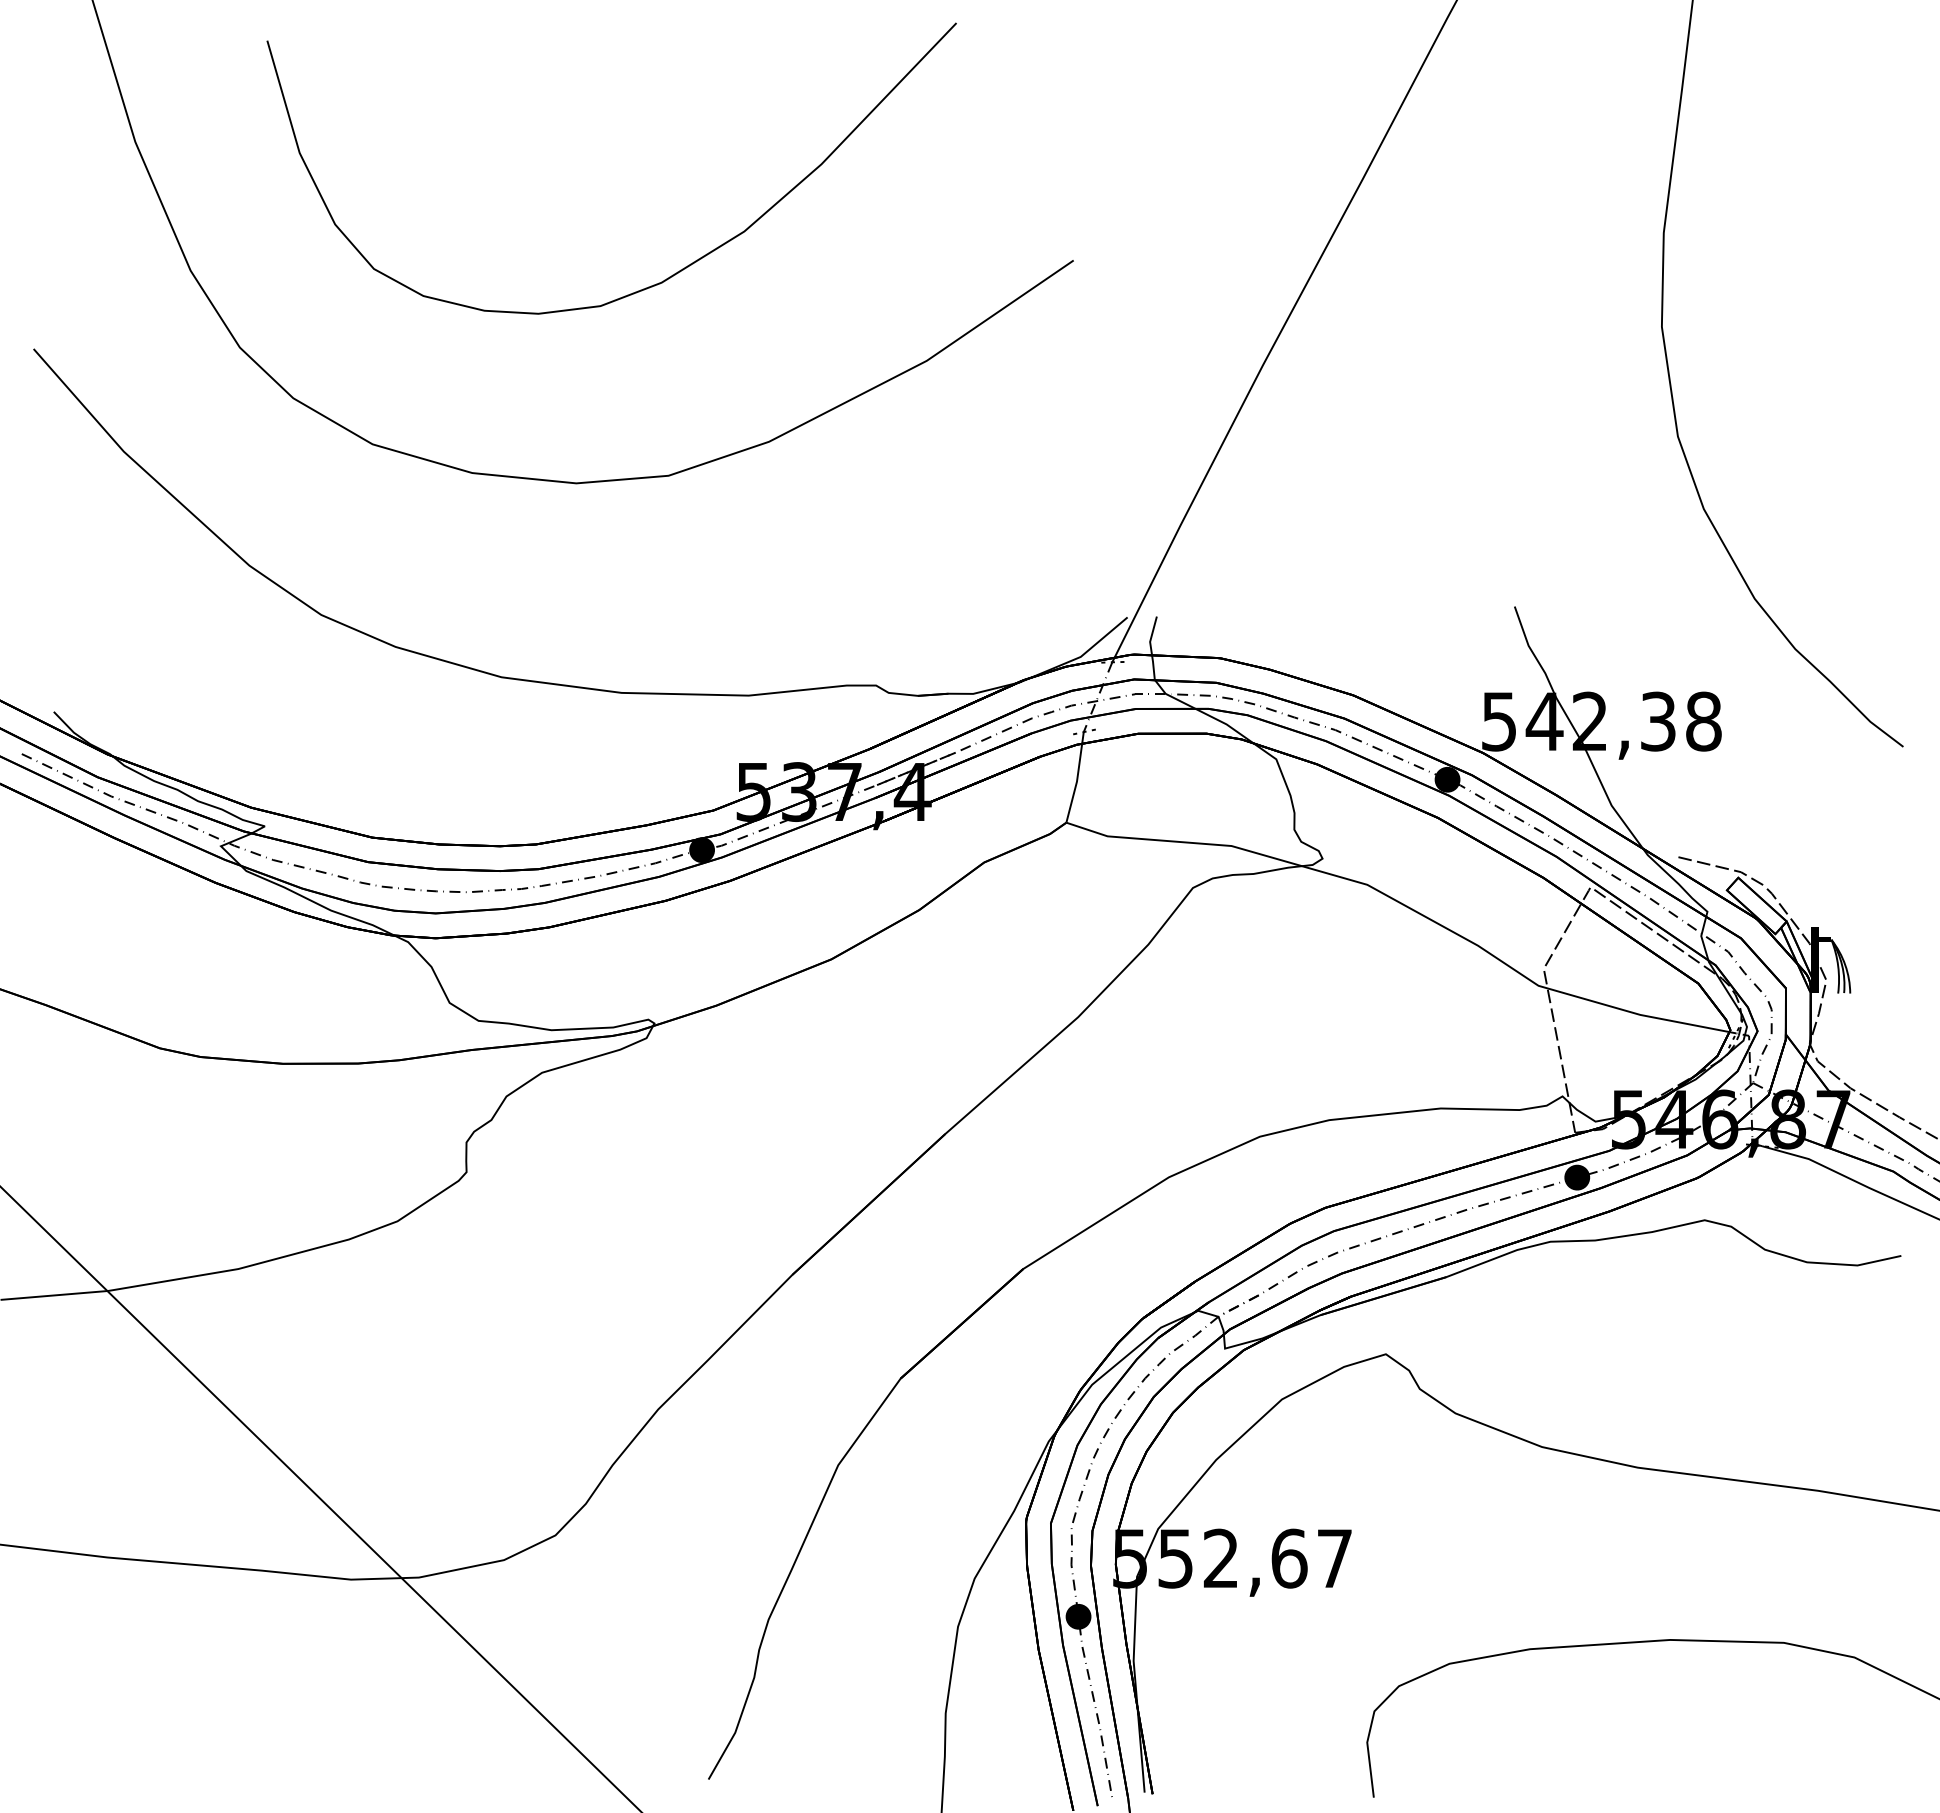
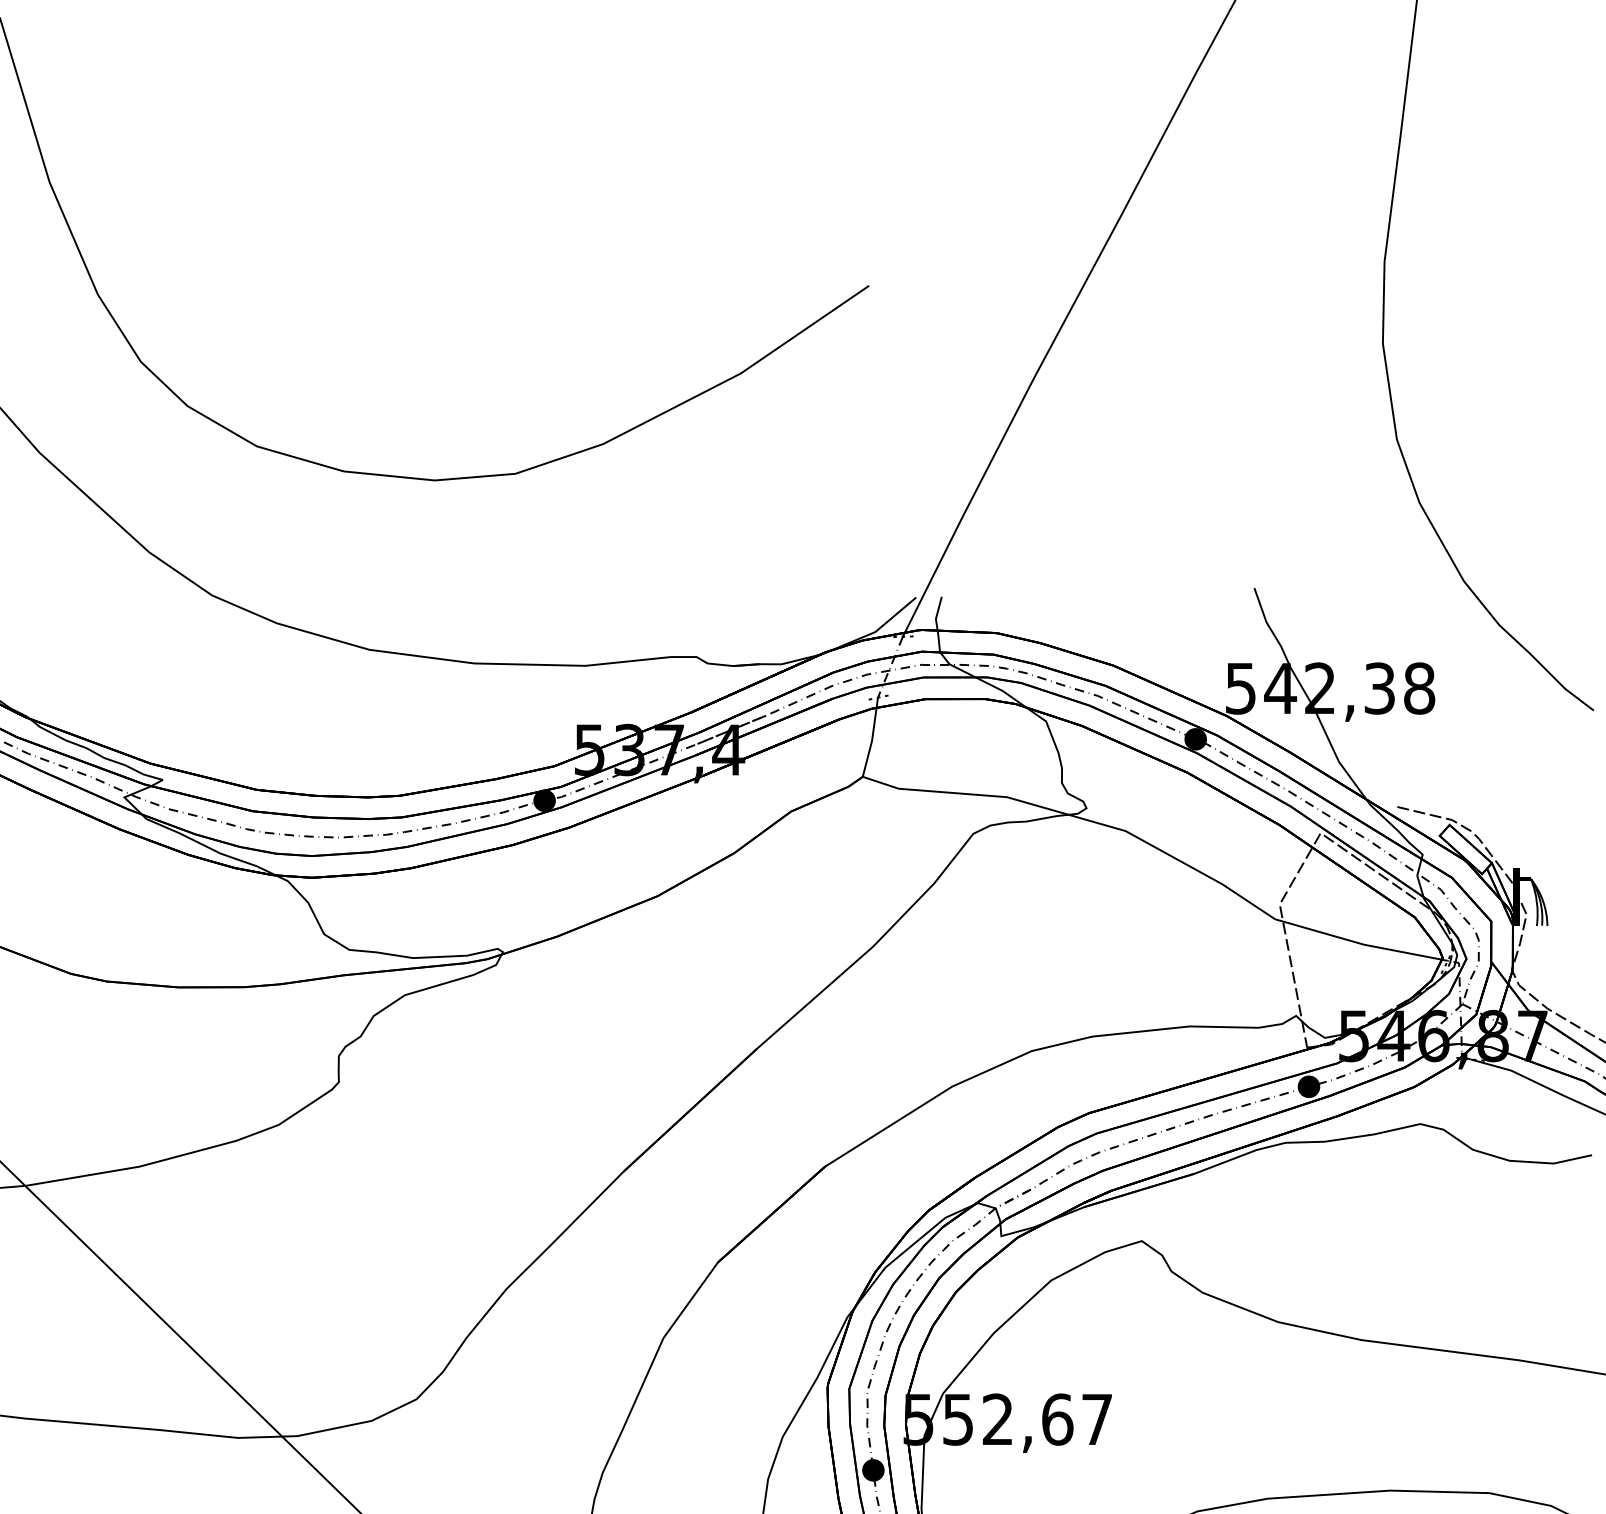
curve: (672, 274) -> (518, 298), removed

